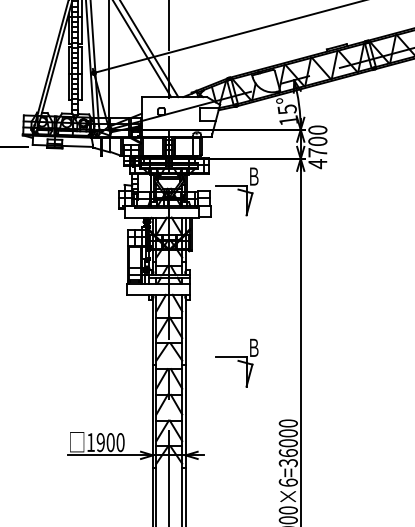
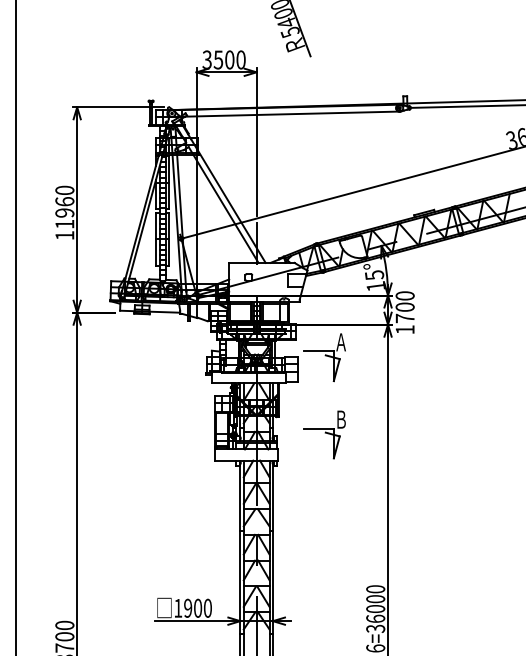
text: (317, 163) -> (404, 329), 4700 -> 1700
text: (253, 176) -> (340, 342), Ｂ -> Ａ
part: (237, 362) -> (324, 434), moved

